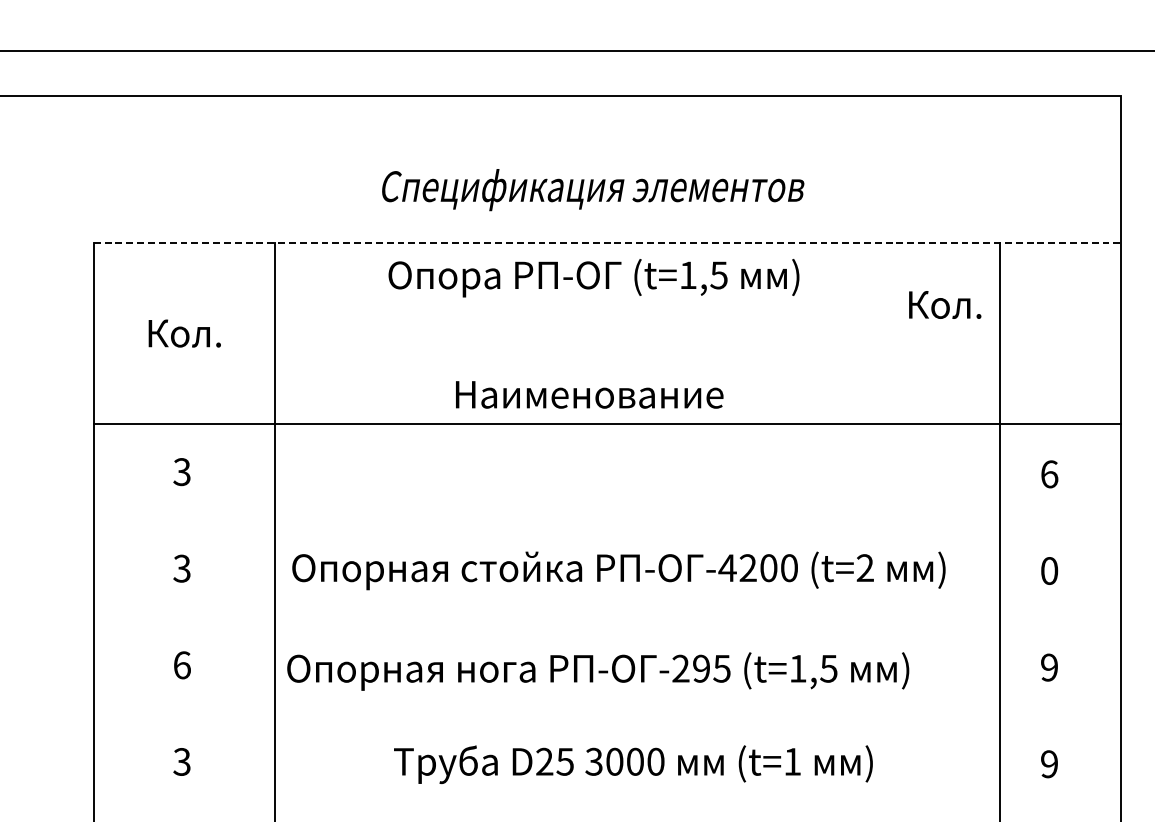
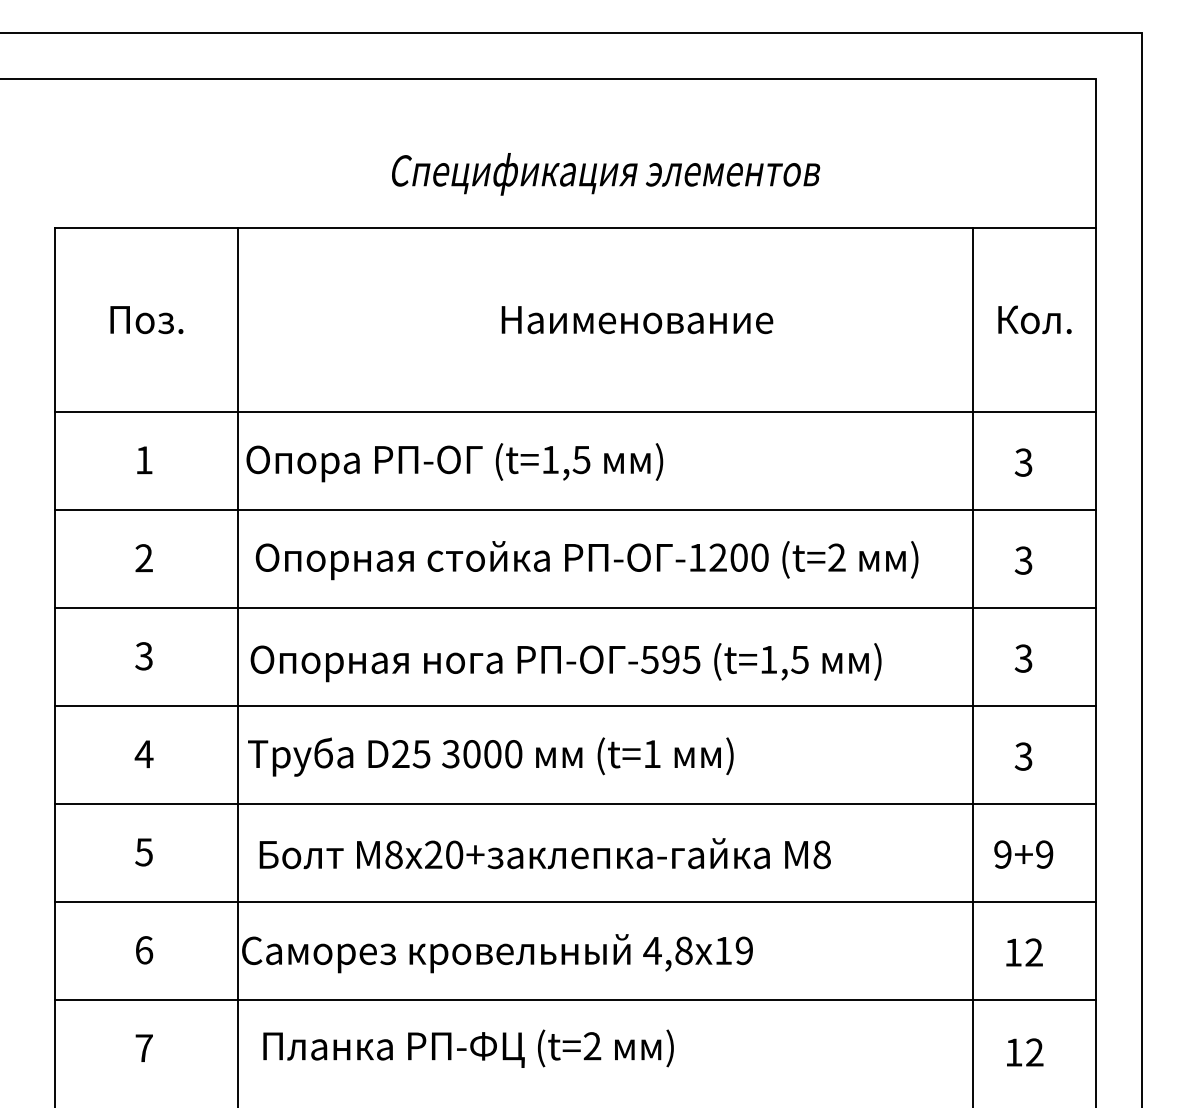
text: (593, 190) -> (606, 174), moved
line: (607, 243) -> (575, 228), dashed -> solid
text: (593, 277) -> (454, 462), moved
text: (944, 304) -> (1034, 319), moved
text: (184, 333) -> (146, 319), Кол. -> Поз.
text: (589, 395) -> (637, 320), moved
text: (181, 472) -> (143, 460), 3 -> 1
text: (1049, 474) -> (1023, 462), 6 -> 3
line: (606, 520) -> (574, 509), added
text: (726, 567) -> (696, 557), -4200 -> -1200
text: (181, 568) -> (143, 558), 3 -> 2
text: (1049, 570) -> (1023, 560), 0 -> 3
line: (606, 617) -> (574, 607), added
text: (182, 665) -> (144, 656), 6 -> 3
text: (1049, 667) -> (1023, 658), 9 -> 3
text: (680, 668) -> (649, 659), -295 -> -595
line: (606, 713) -> (574, 705), added
text: (181, 762) -> (143, 754), 3 -> 4
text: (633, 764) -> (490, 756), moved
text: (1049, 764) -> (1023, 756), 9 -> 3
line: (606, 810) -> (574, 803), added

